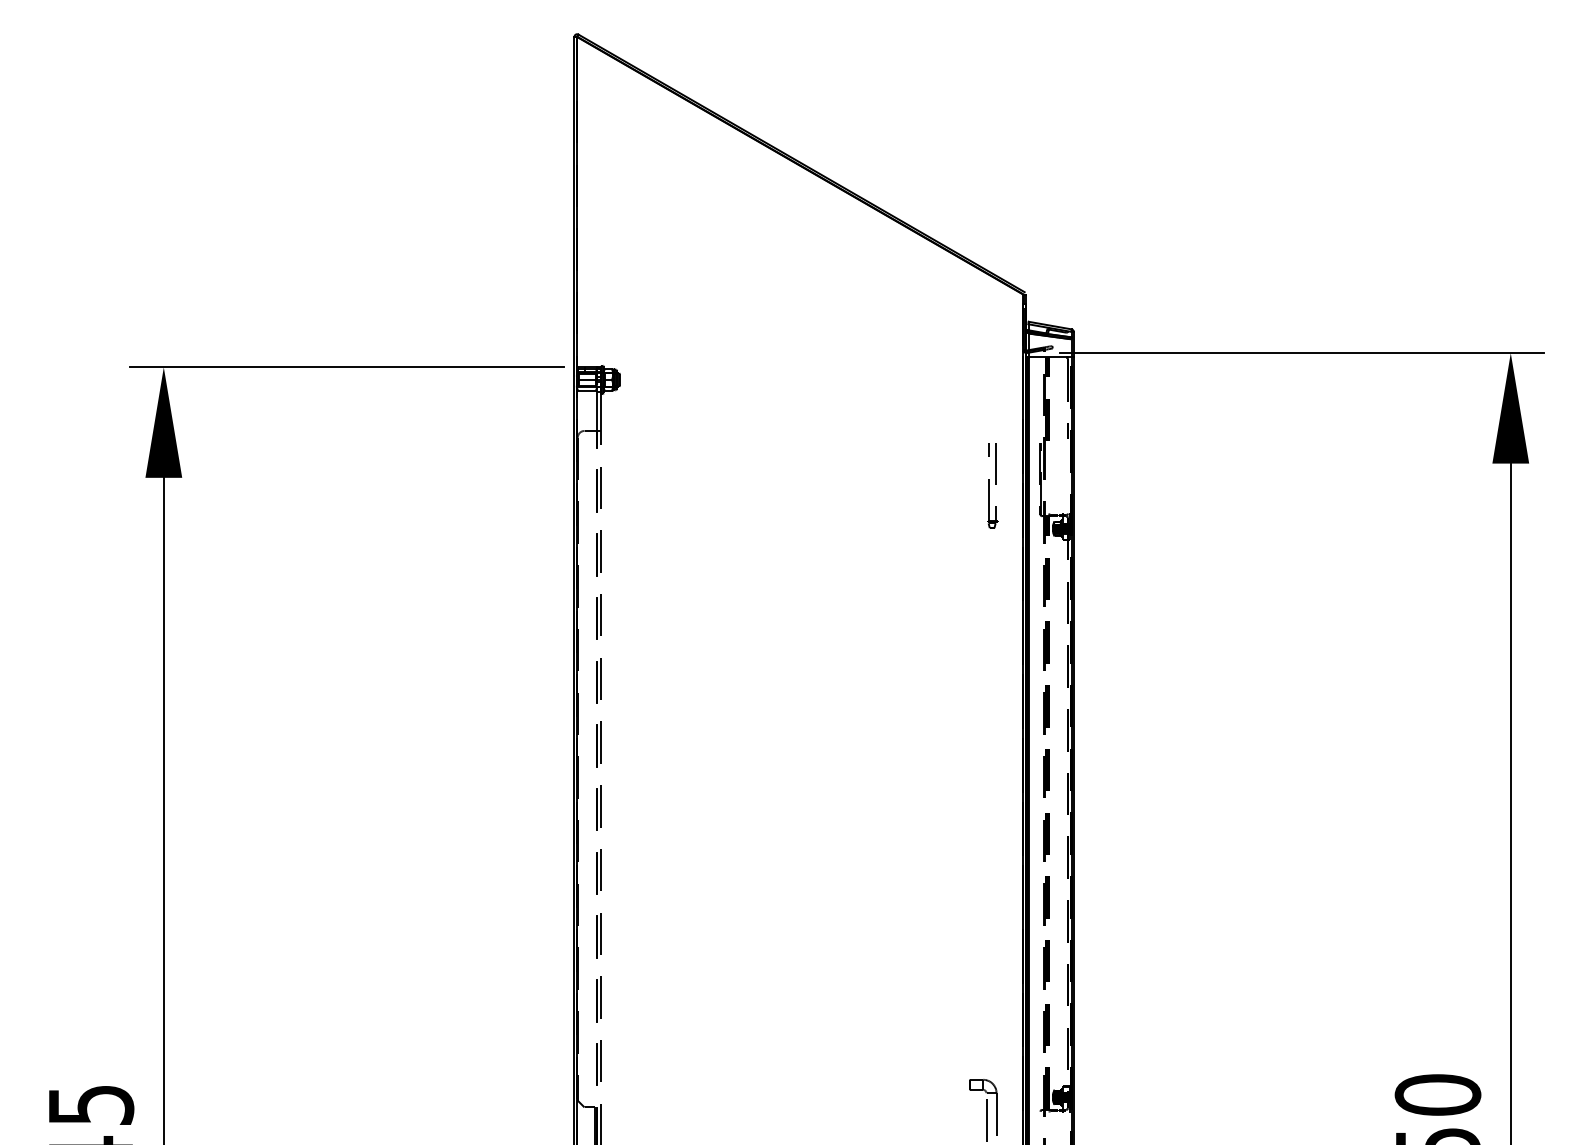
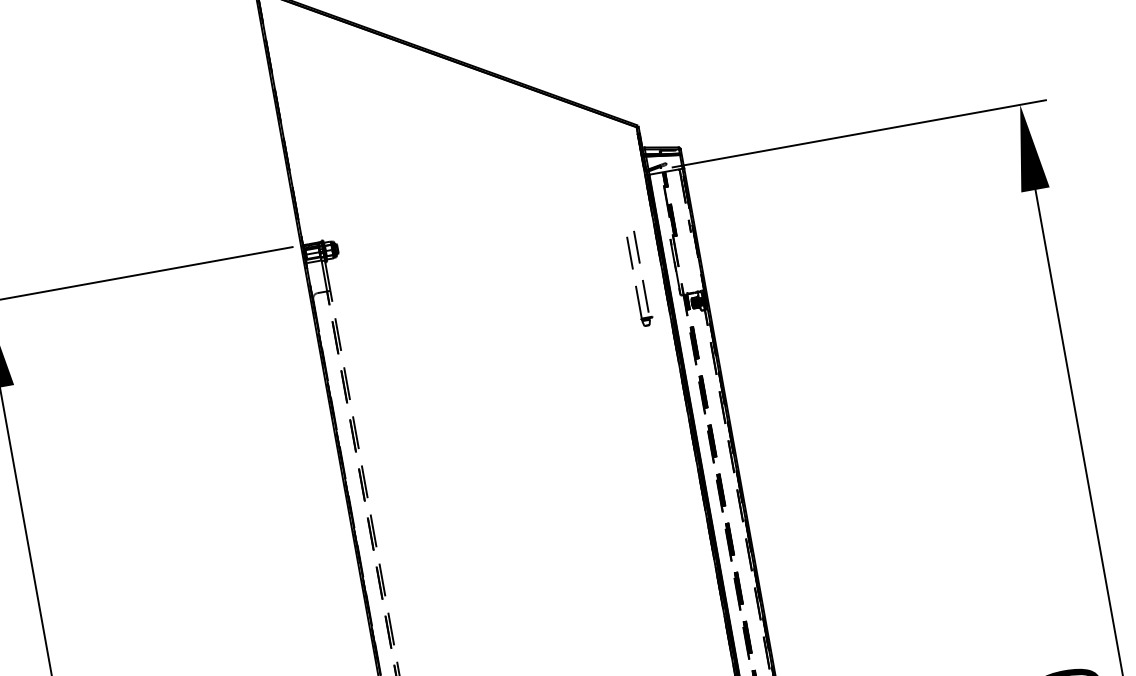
part: (993, 485) -> (640, 278), size x1.43

